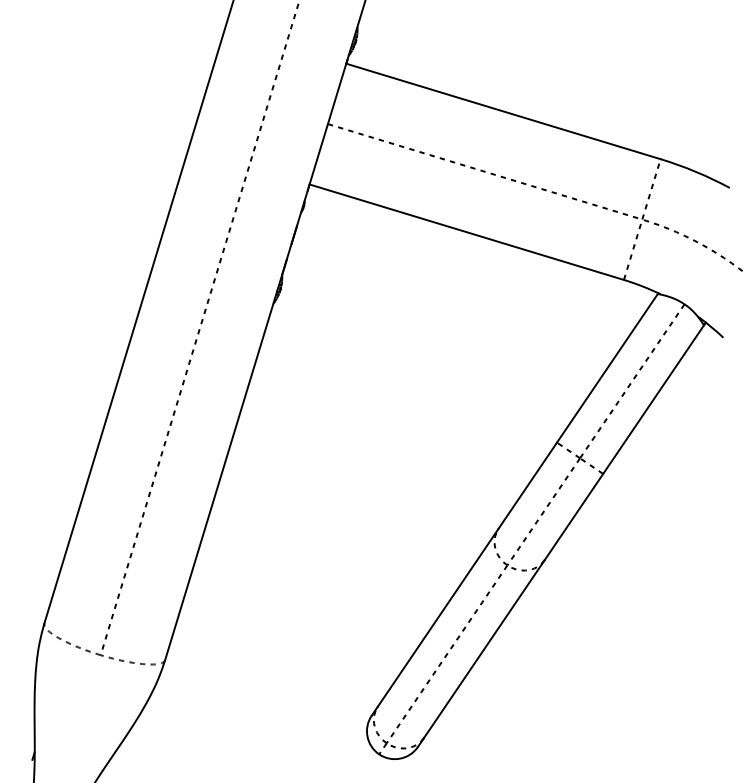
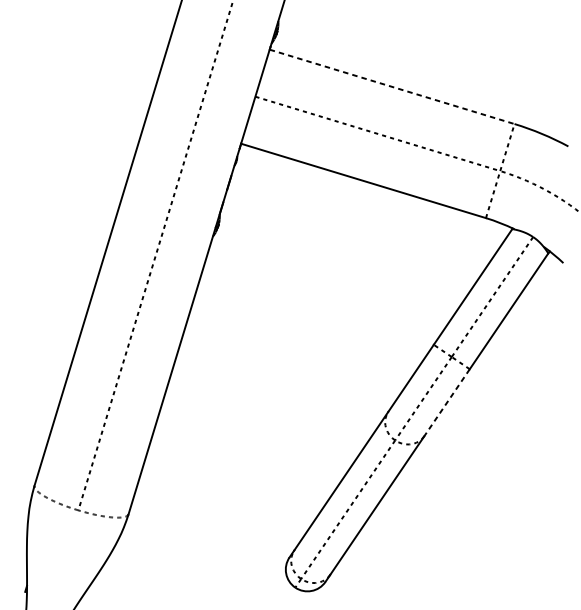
line: (503, 111) -> (392, 86), solid -> dashed
line: (573, 517) -> (446, 403), solid -> dashed

